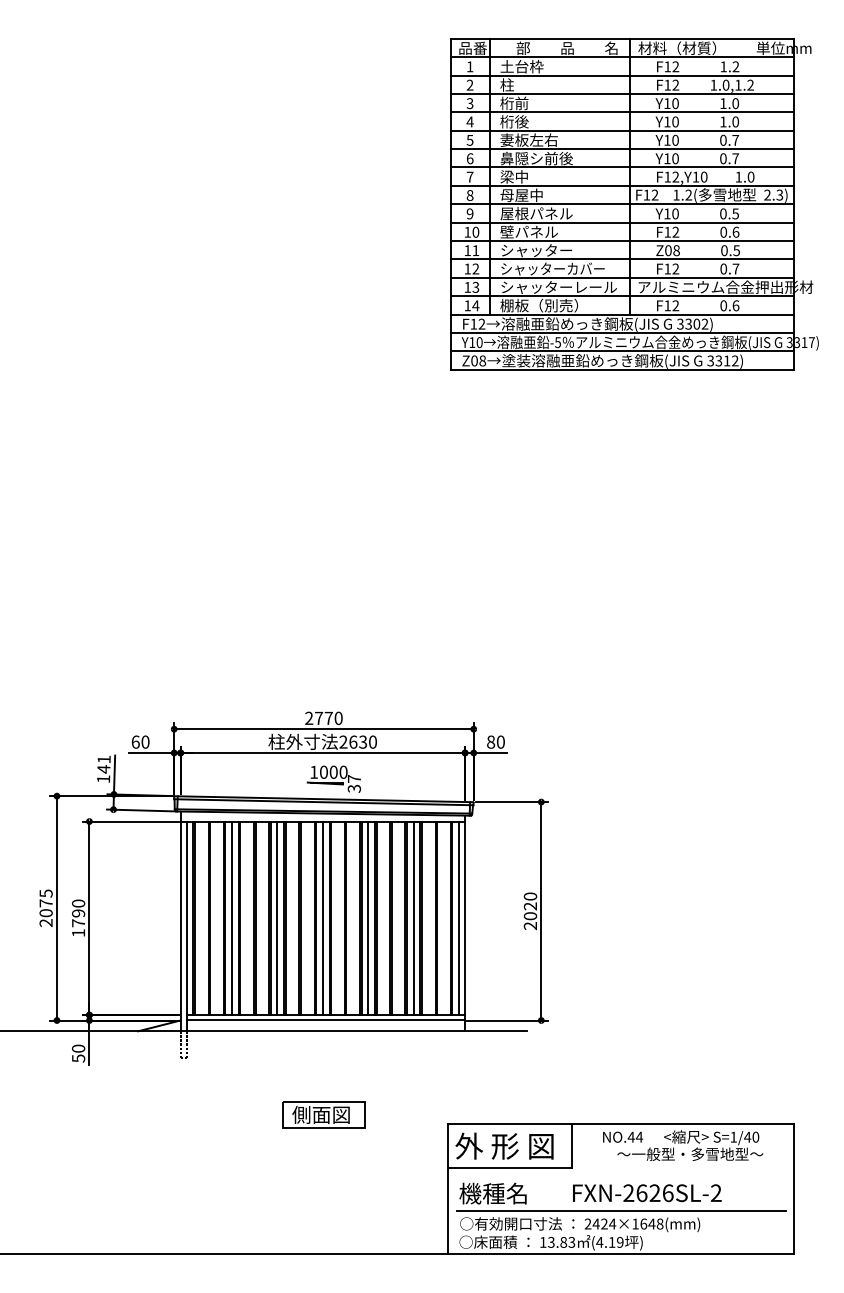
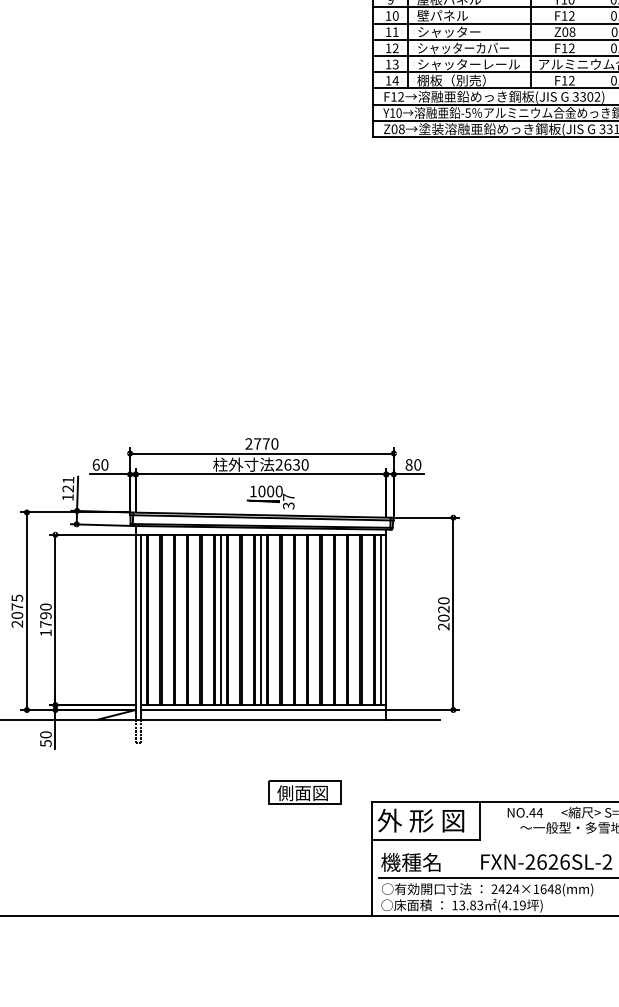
text: (103, 769) -> (67, 489), 141 -> 121
line: (232, 918) -> (181, 620), removed
line: (368, 918) -> (301, 620), removed
line: (413, 918) -> (340, 620), removed
part: (323, 1114) -> (304, 792), moved

